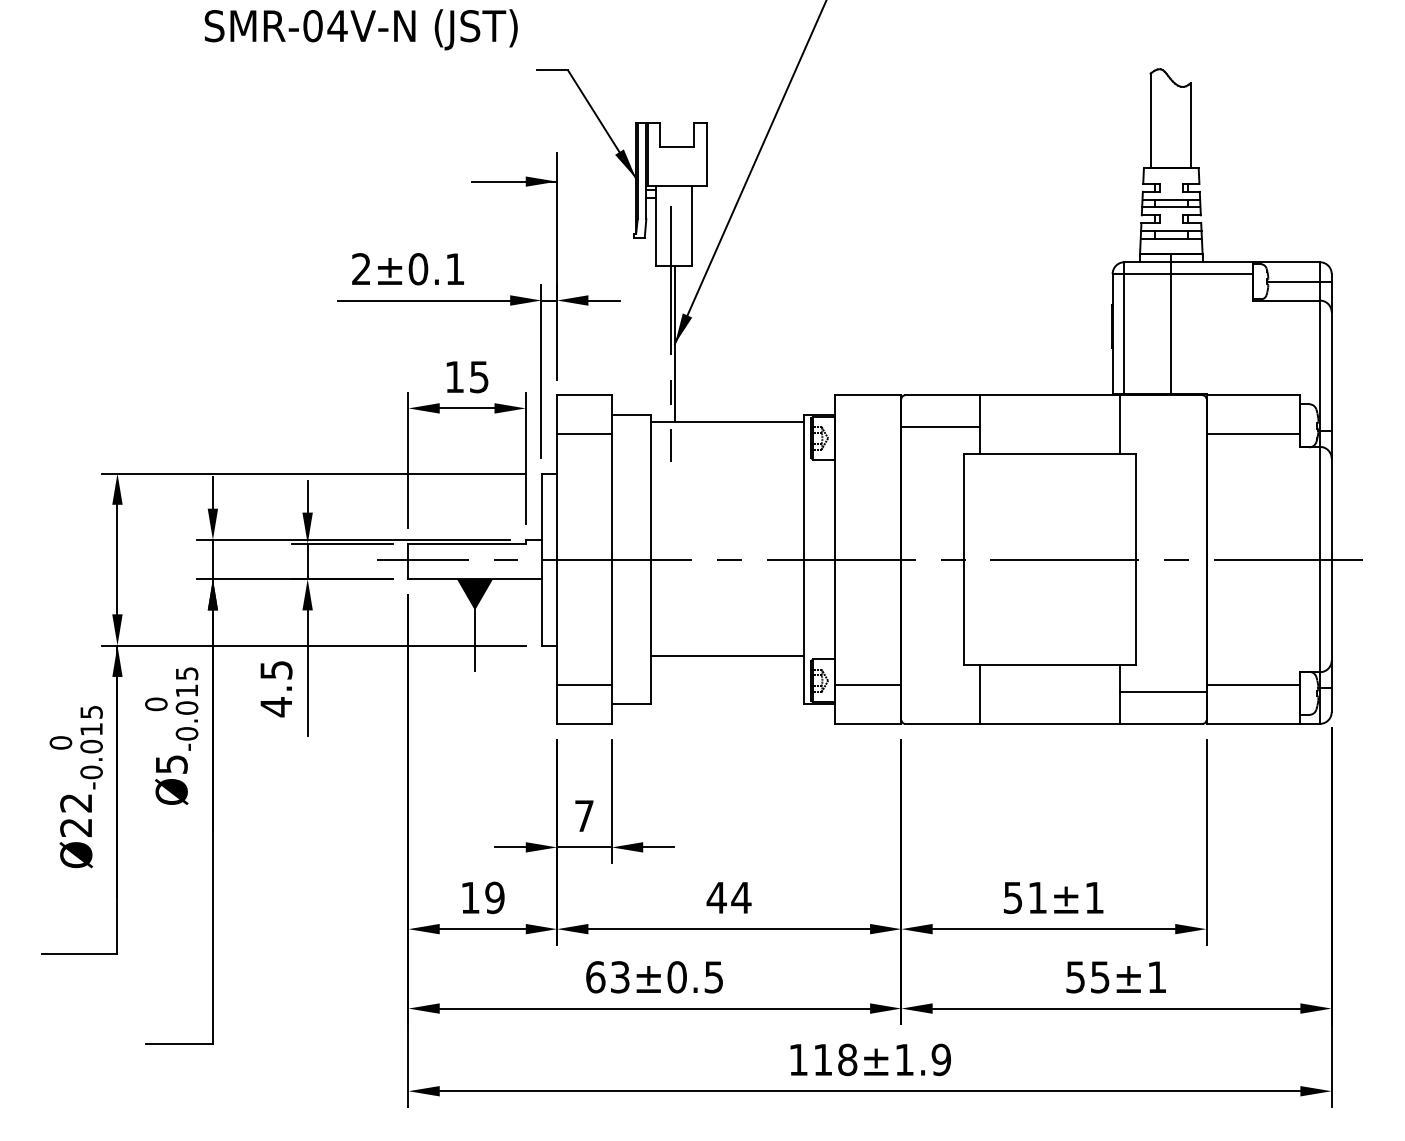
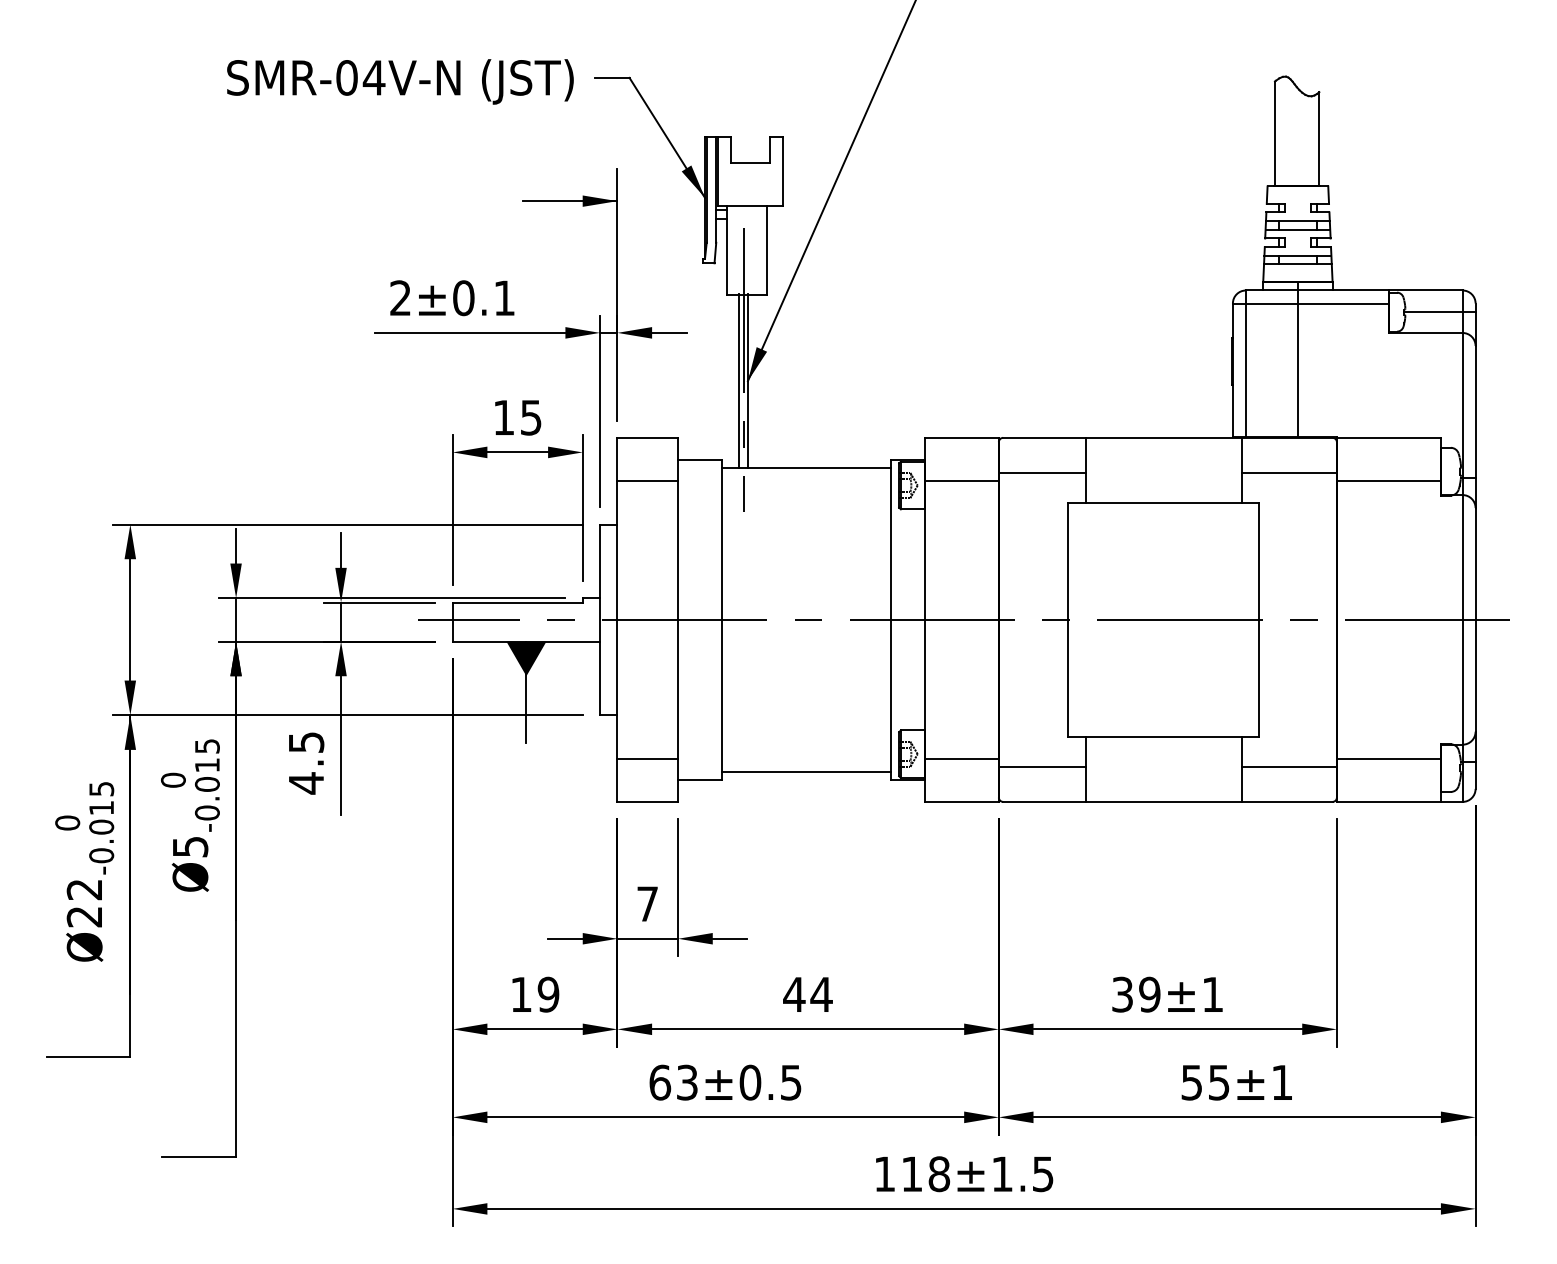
text: (361, 29) -> (400, 81), moved
line: (667, 343) -> (739, 380), added
line: (1162, 427) -> (1288, 473), added
line: (867, 434) -> (961, 481), added
line: (726, 655) -> (805, 771), moved
line: (939, 691) -> (1041, 766), added
text: (1025, 897) -> (1136, 994), 51±1 -> 39±1
text: (940, 1059) -> (1042, 1173), 118±1.9 -> 118±1.5

